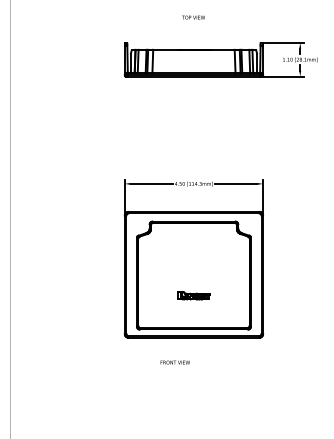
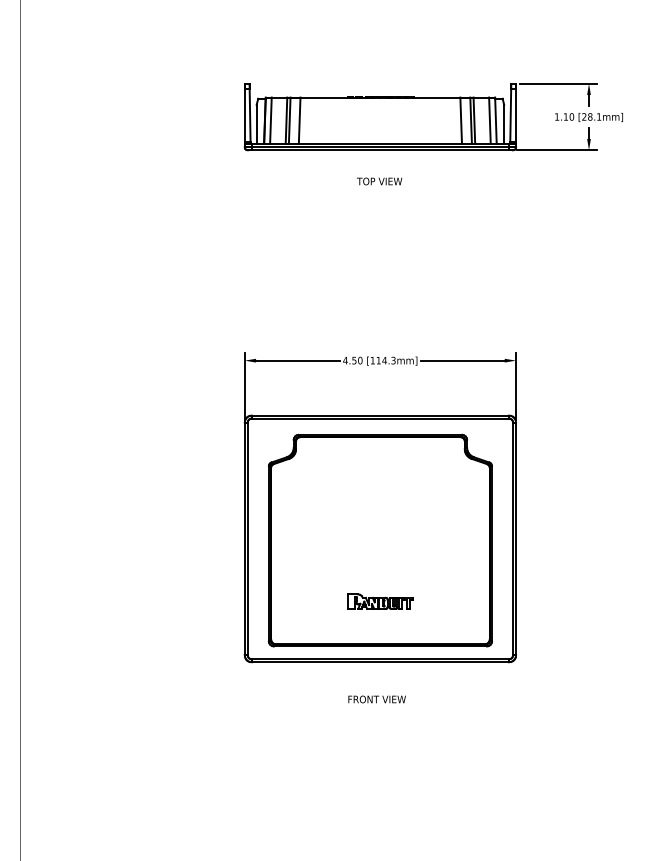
text: (193, 17) -> (379, 181), moved
part: (193, 295) -> (379, 601), moved
text: (174, 362) -> (375, 699), moved

